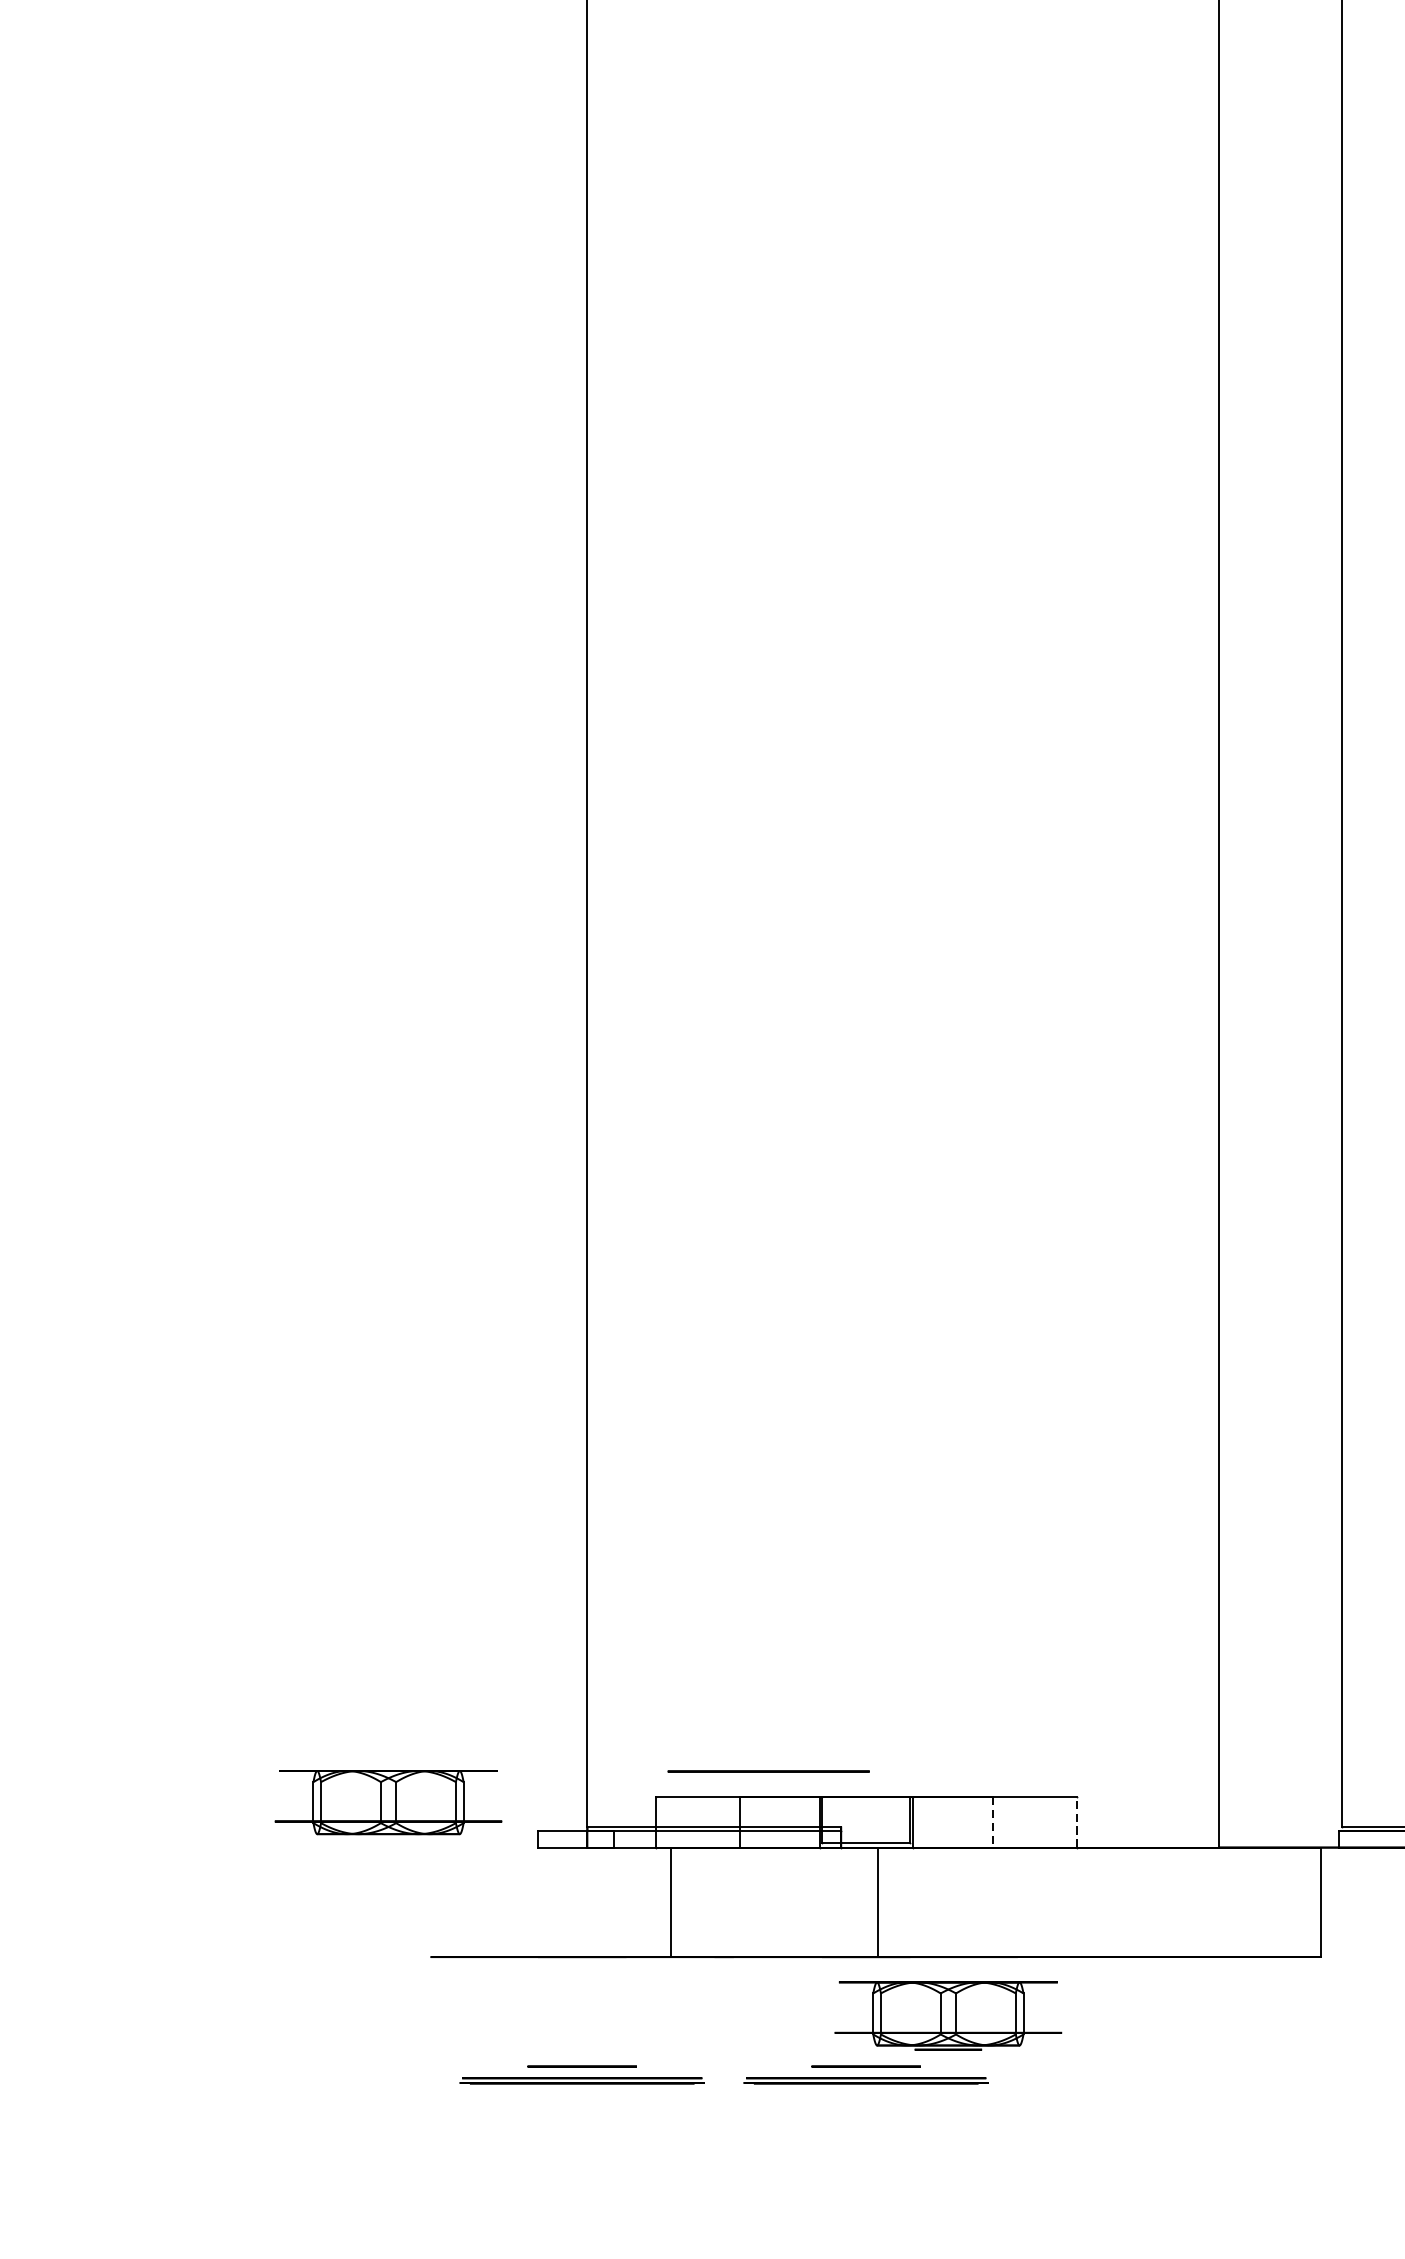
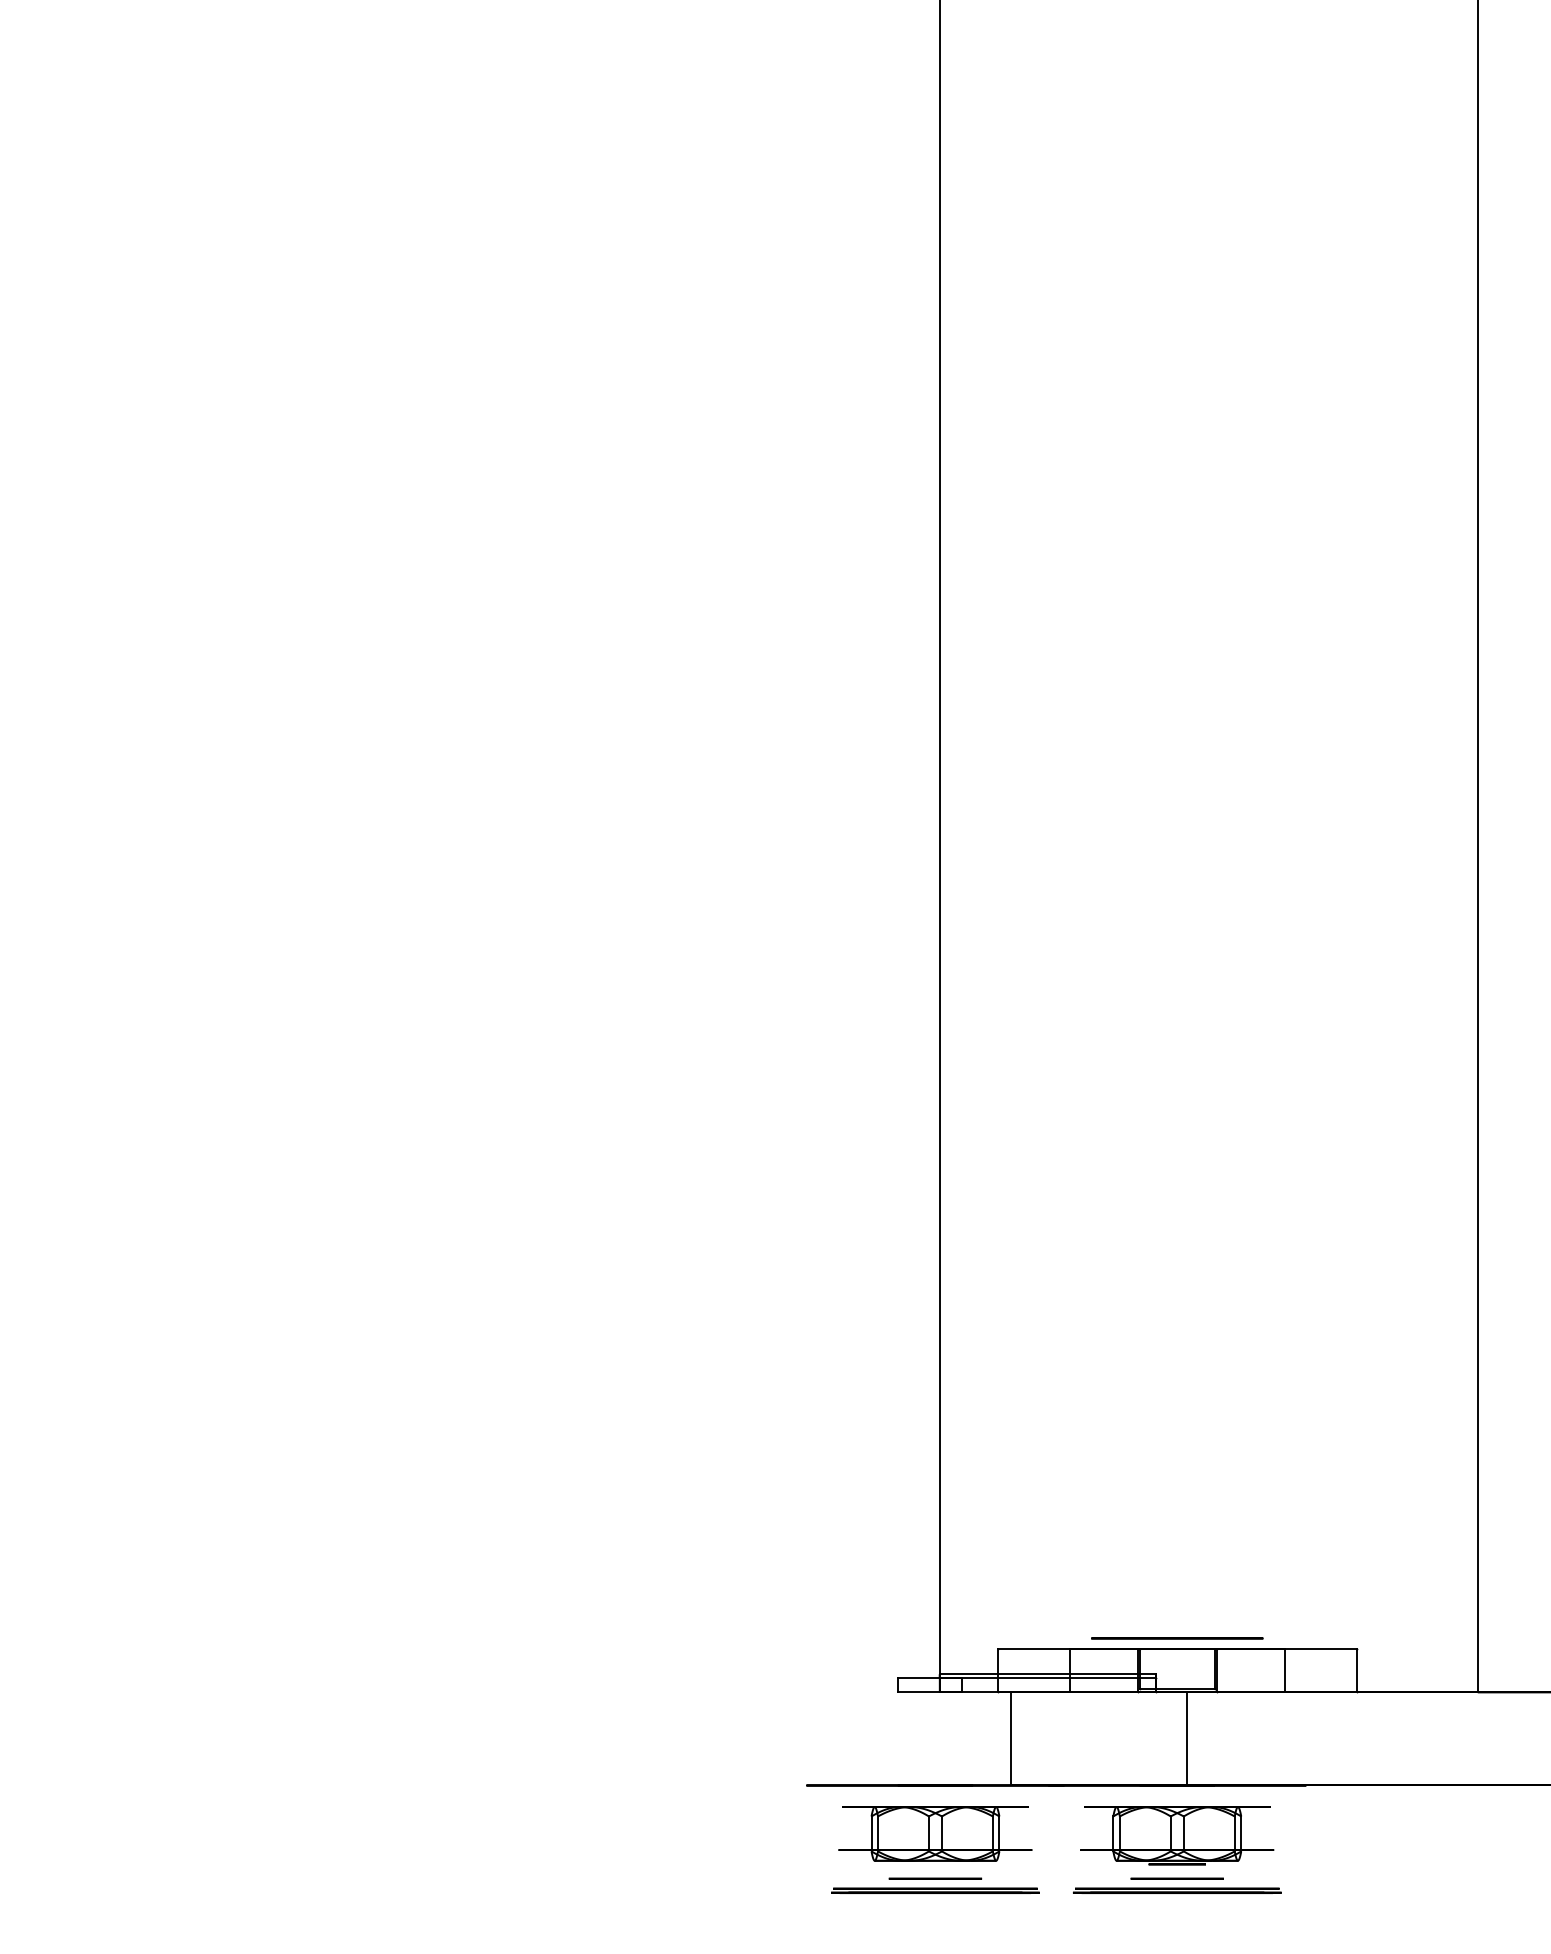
circle: (768, 1771) -> (1177, 1638), moved
part: (388, 1802) -> (935, 1833), moved
line: (992, 1822) -> (1284, 1670), dashed -> solid
line: (1076, 1822) -> (1356, 1670), dashed -> solid
part: (948, 2015) -> (1177, 1835), moved

